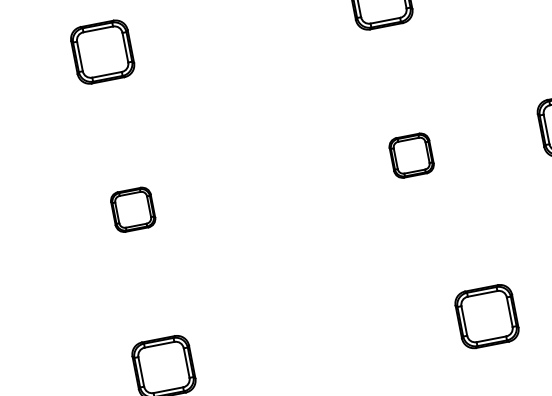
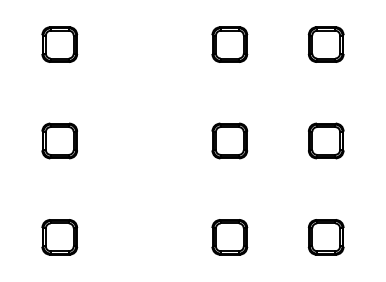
part: (410, 155) -> (229, 140), size x1.43
part: (132, 209) -> (59, 140), size x1.43
part: (486, 316) -> (229, 237), moved

